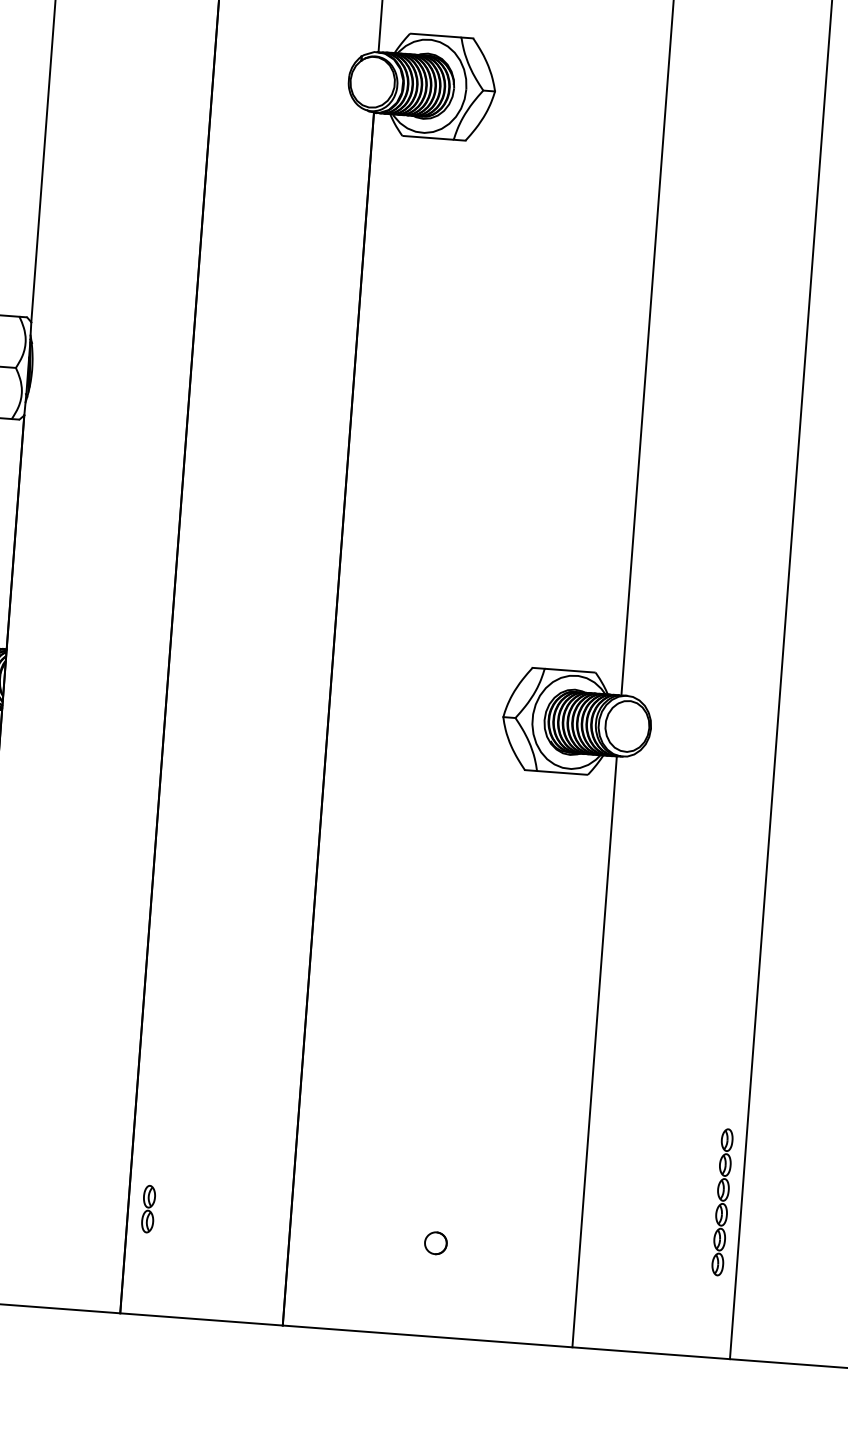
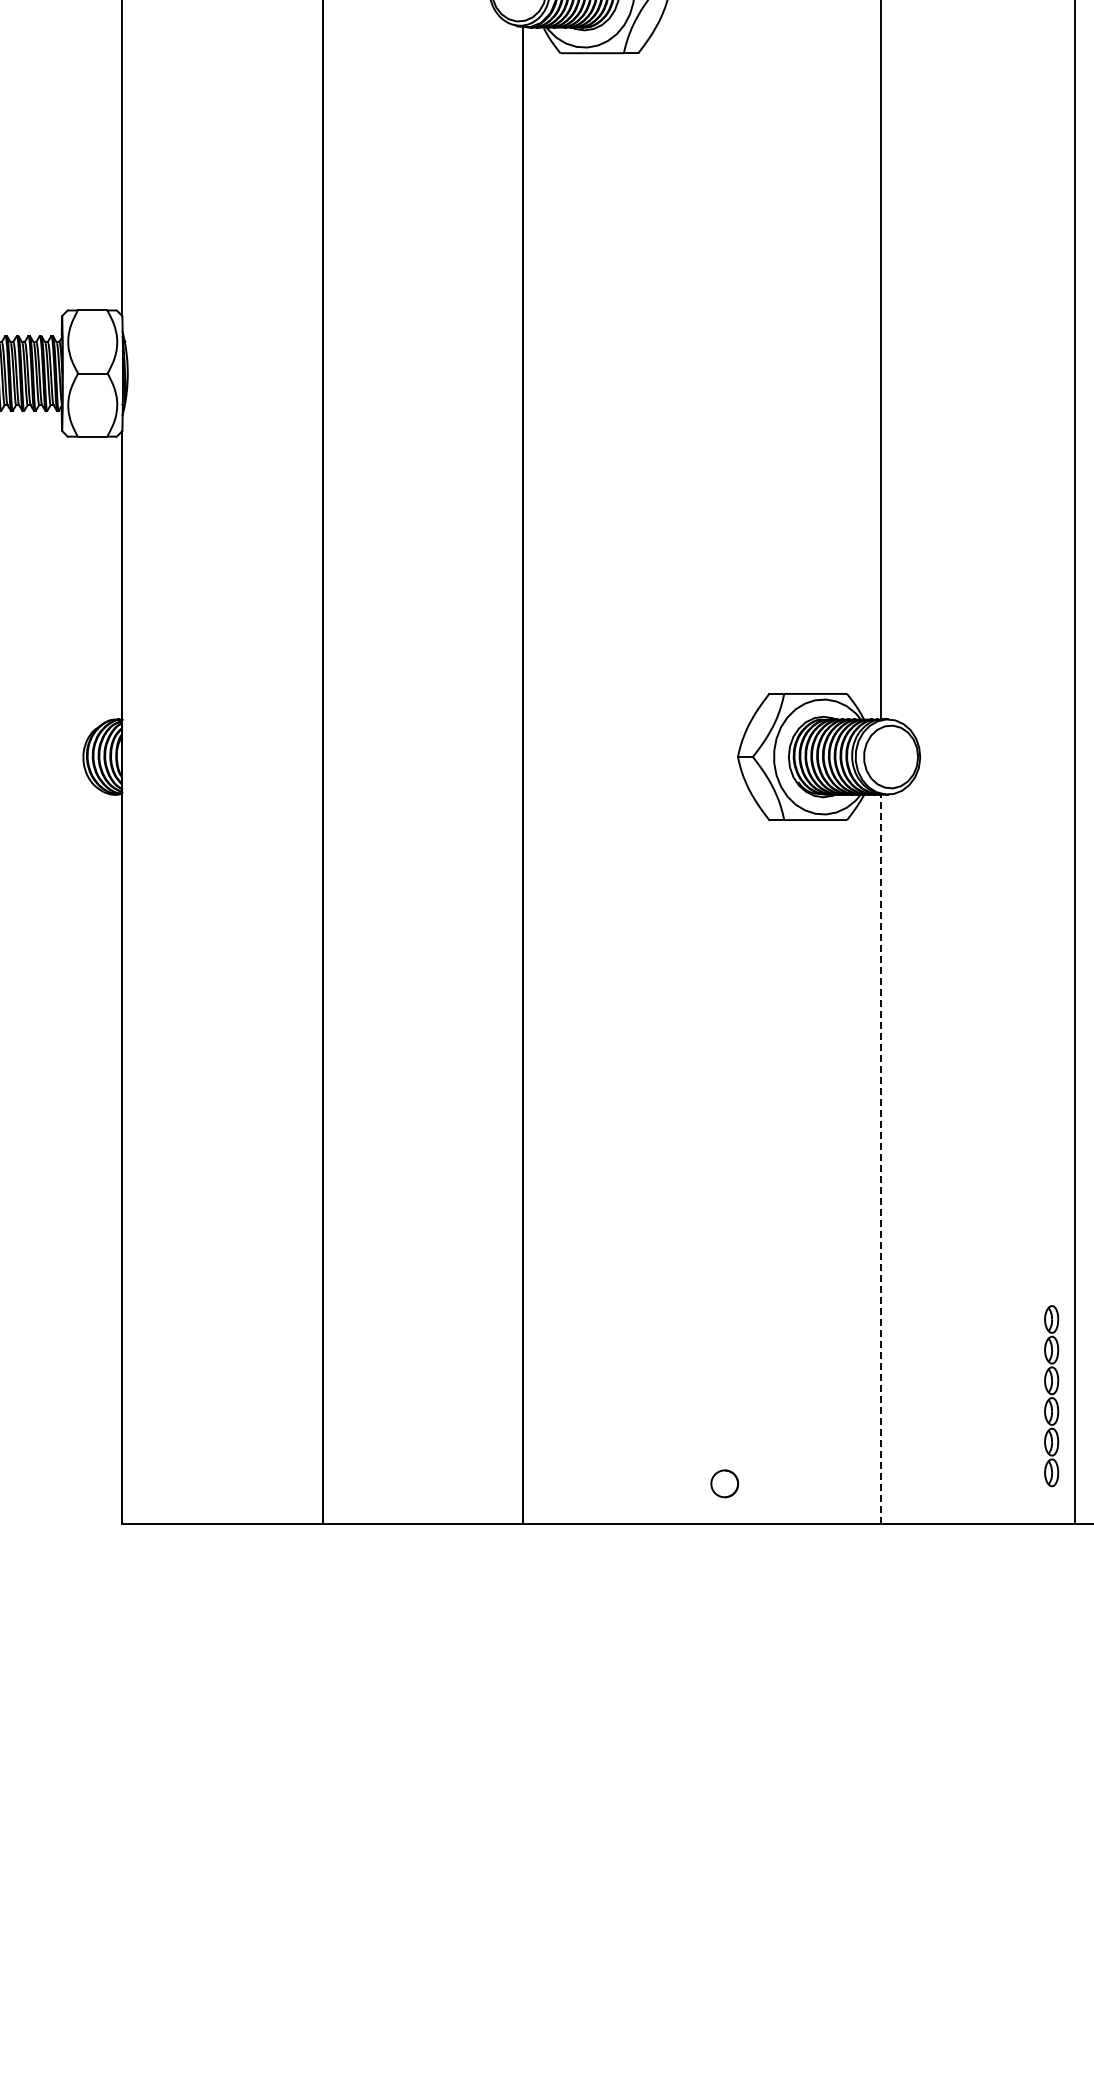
line: (594, 1051) -> (880, 1159), solid -> dashed
part: (722, 1202) -> (1051, 1396), moved
part: (148, 1209) -> (347, 1393), removed
part: (435, 1242) -> (724, 1483), moved

